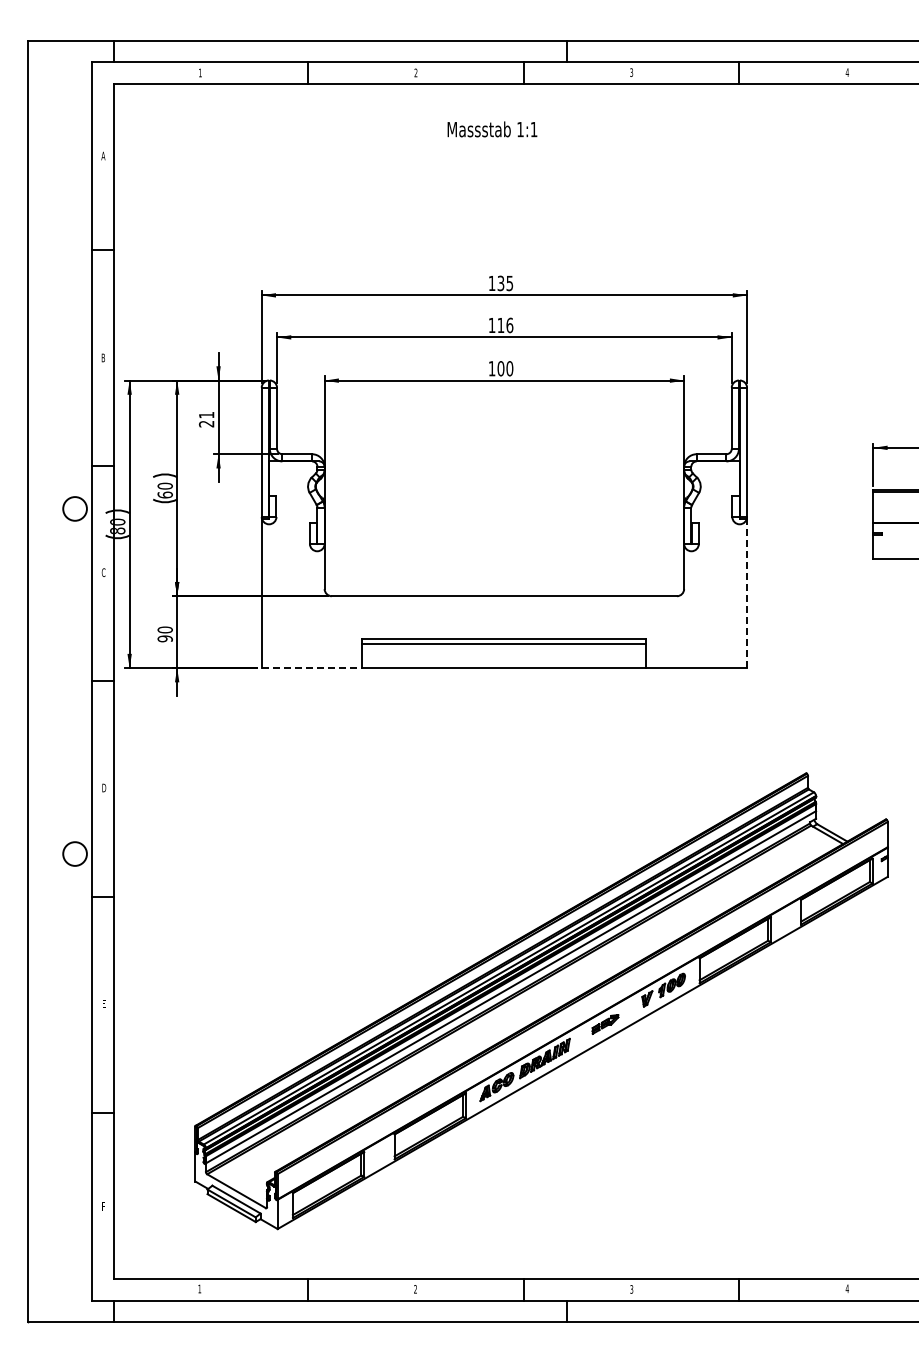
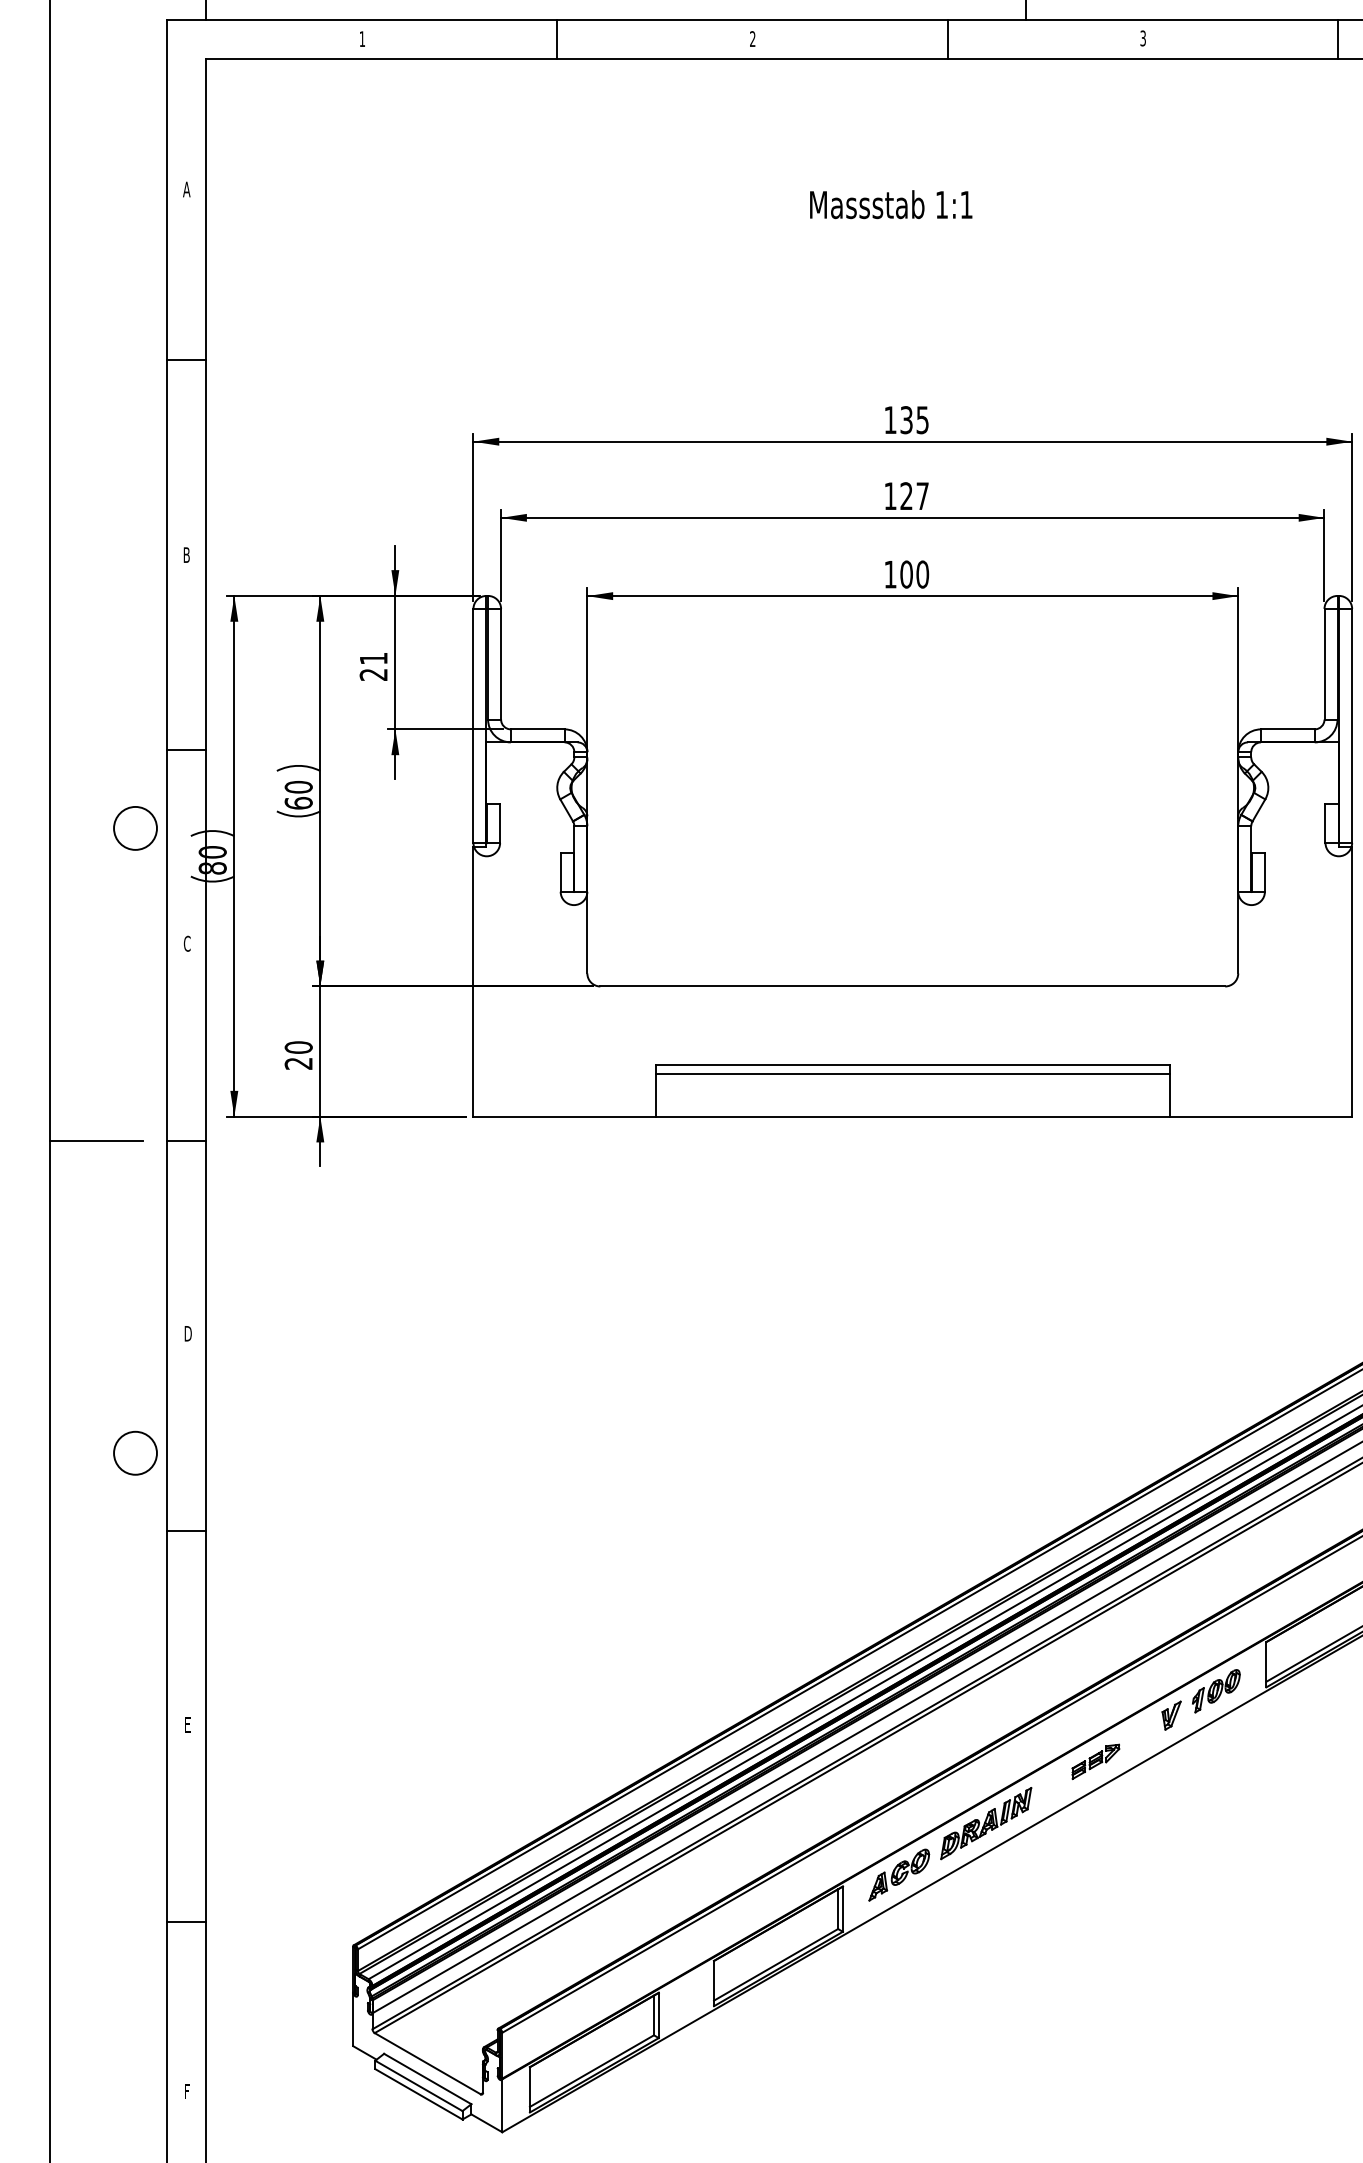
text: (492, 129) -> (891, 204), moved
text: (505, 325) -> (914, 496), 116 -> 127
line: (747, 593) -> (1352, 981), dashed -> solid
text: (164, 638) -> (297, 1063), 90 -> 20
line: (312, 668) -> (565, 1117), dashed -> solid
line: (53, 681) -> (96, 1140), added

